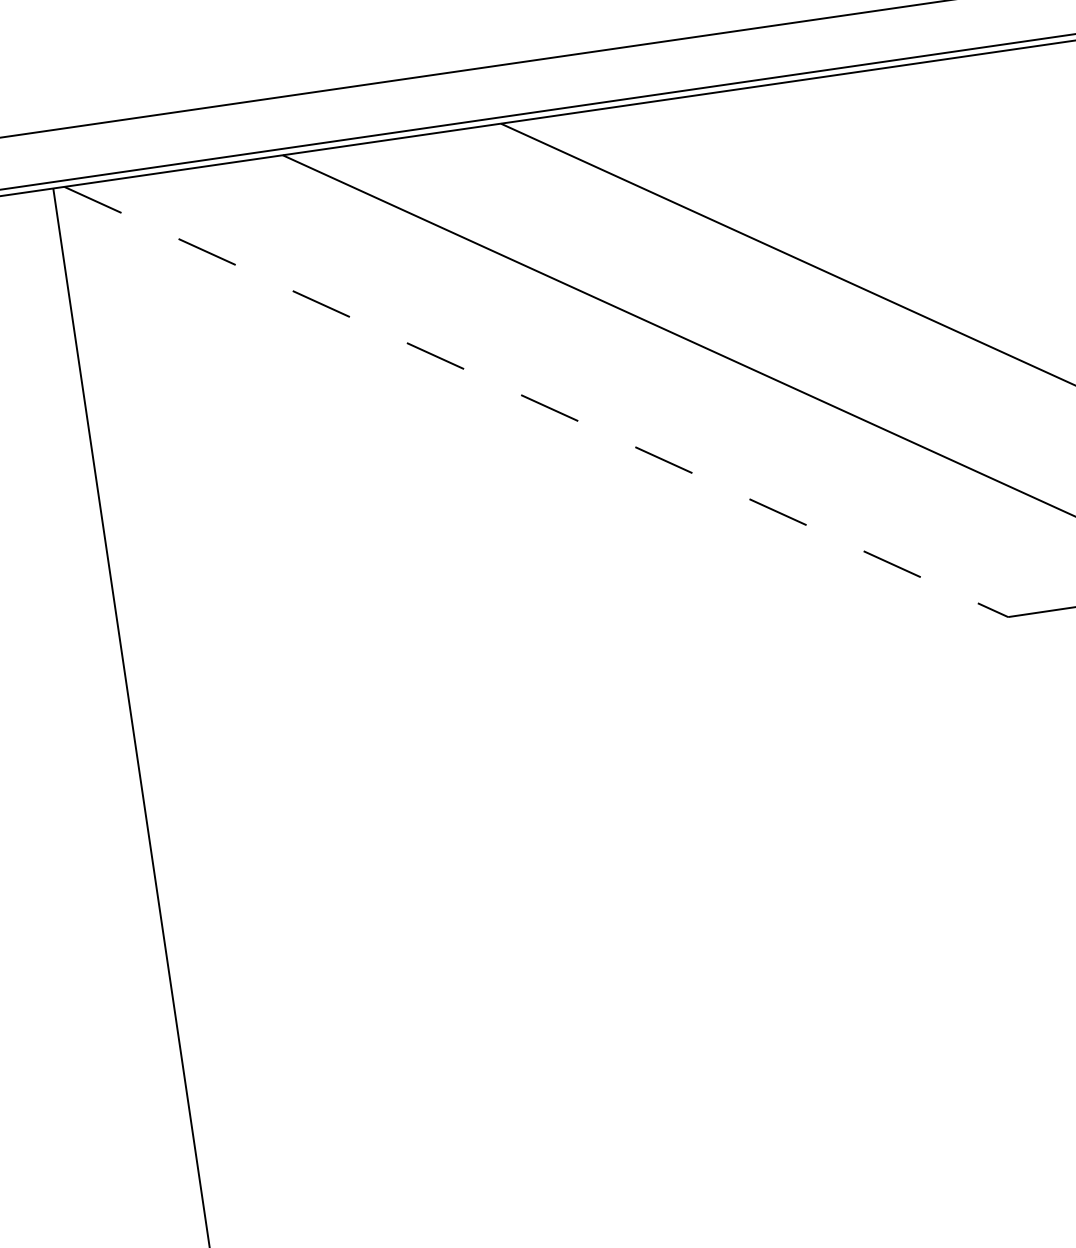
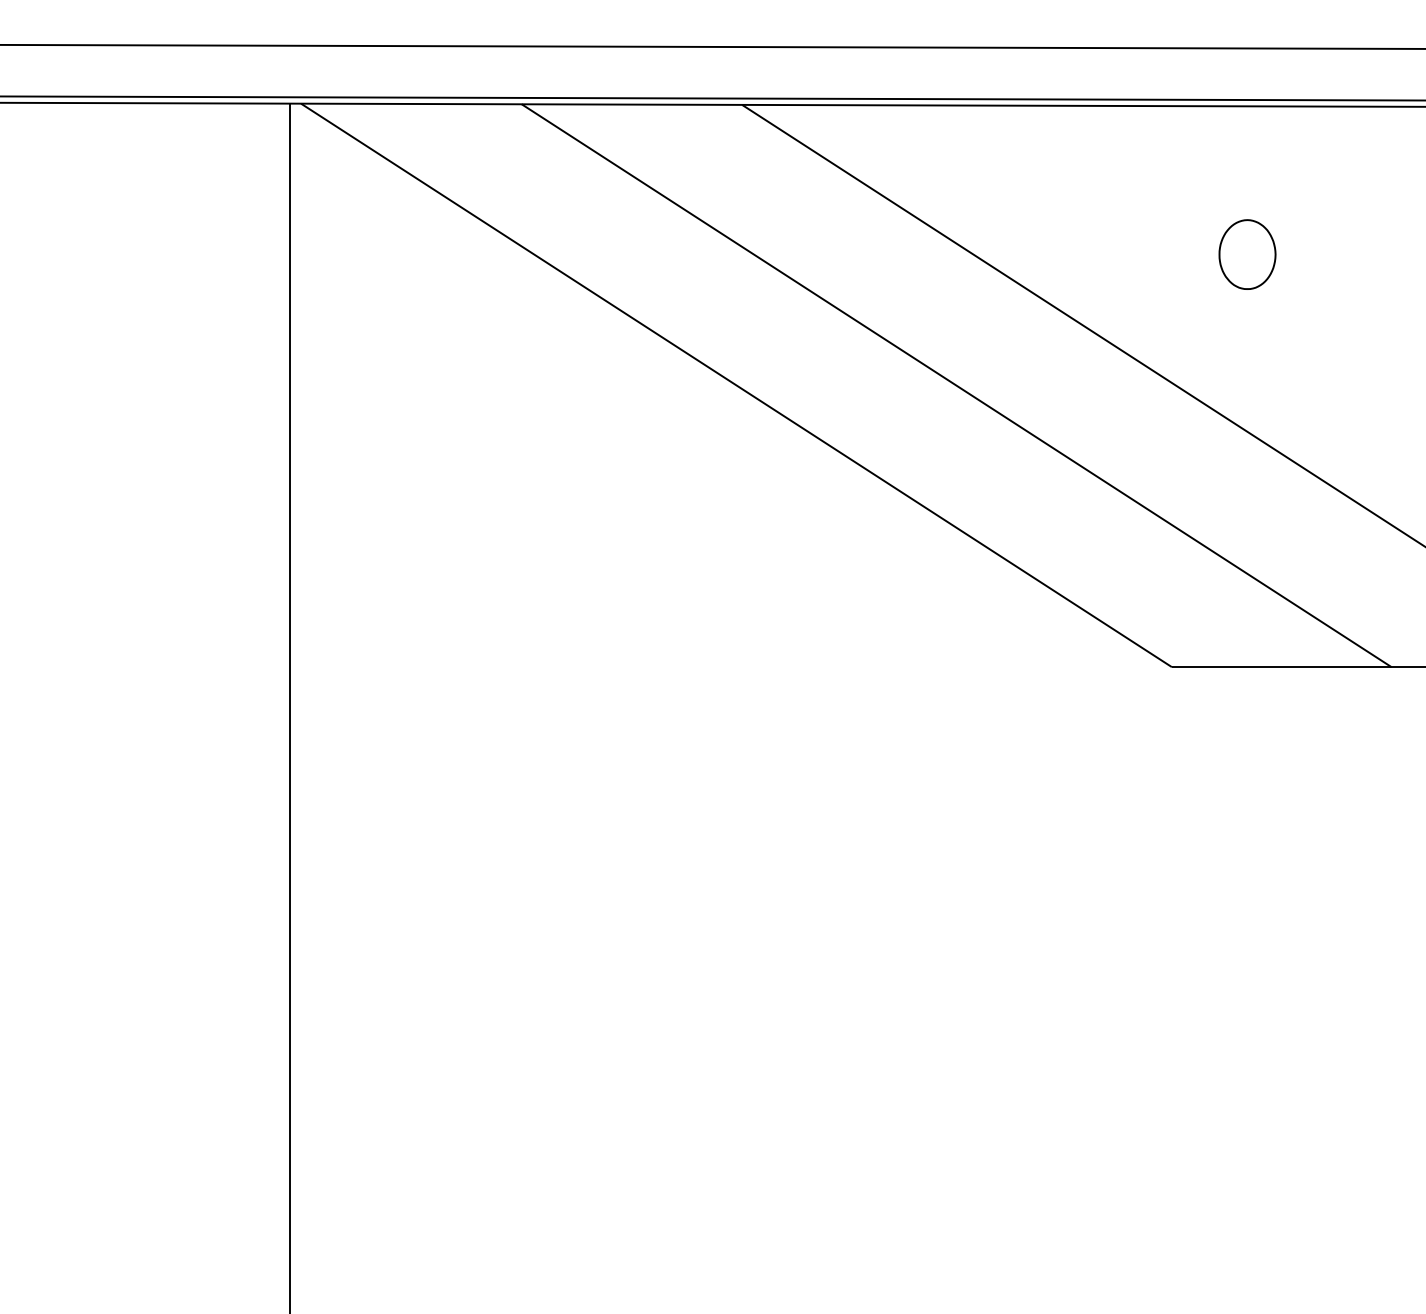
part: (1022, 197) -> (1247, 254), added
line: (536, 402) -> (736, 385), dashed -> solid

